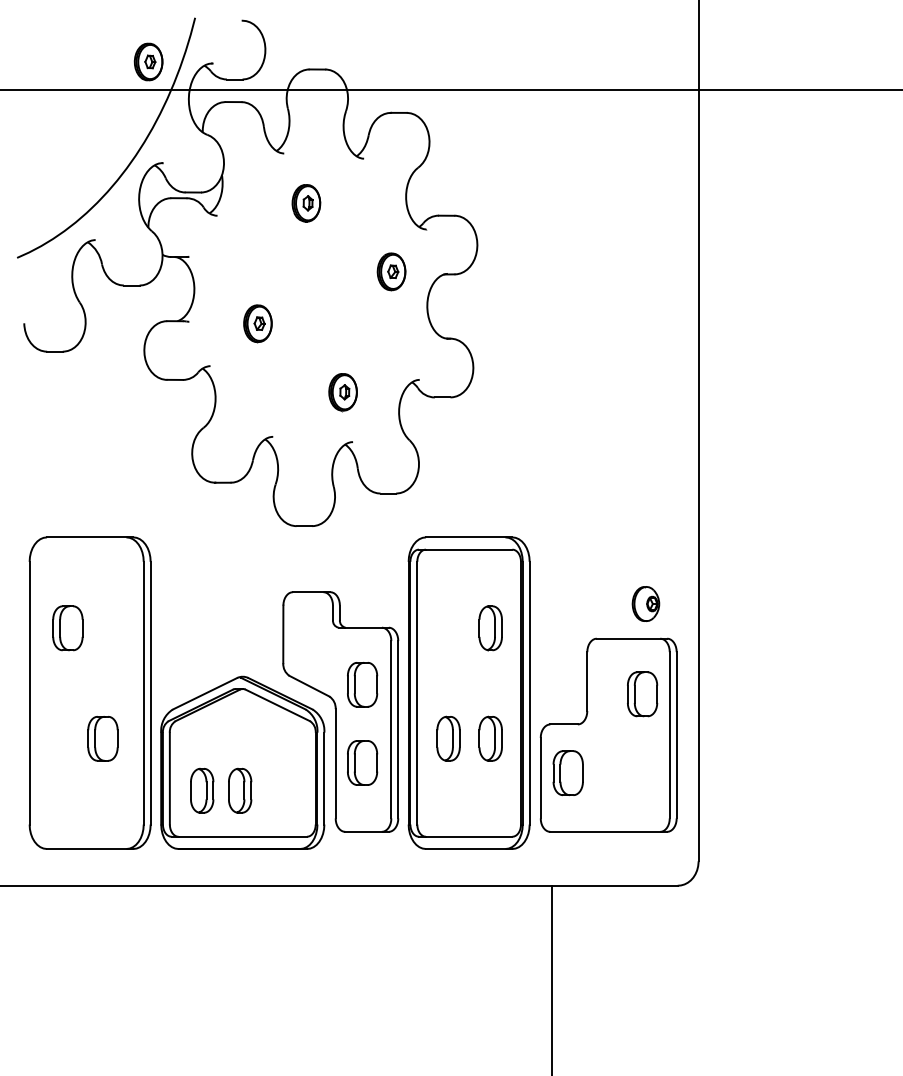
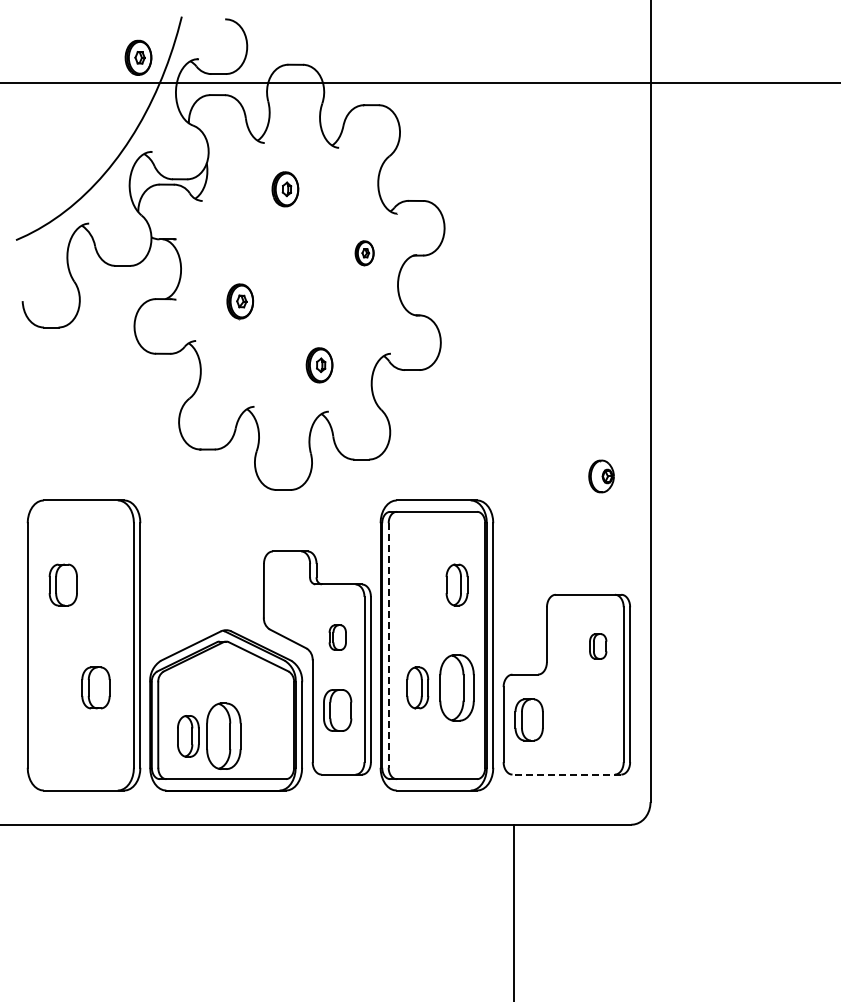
part: (391, 272) -> (364, 253), size x0.7
part: (645, 604) -> (601, 476), moved
part: (362, 684) -> (337, 637), size x0.6
line: (417, 694) -> (388, 646), solid -> dashed
part: (641, 694) -> (597, 646), size x0.6
part: (490, 738) -> (456, 687), size x1.6
part: (239, 790) -> (223, 736), size x1.6
line: (608, 831) -> (566, 774), solid -> dashed

